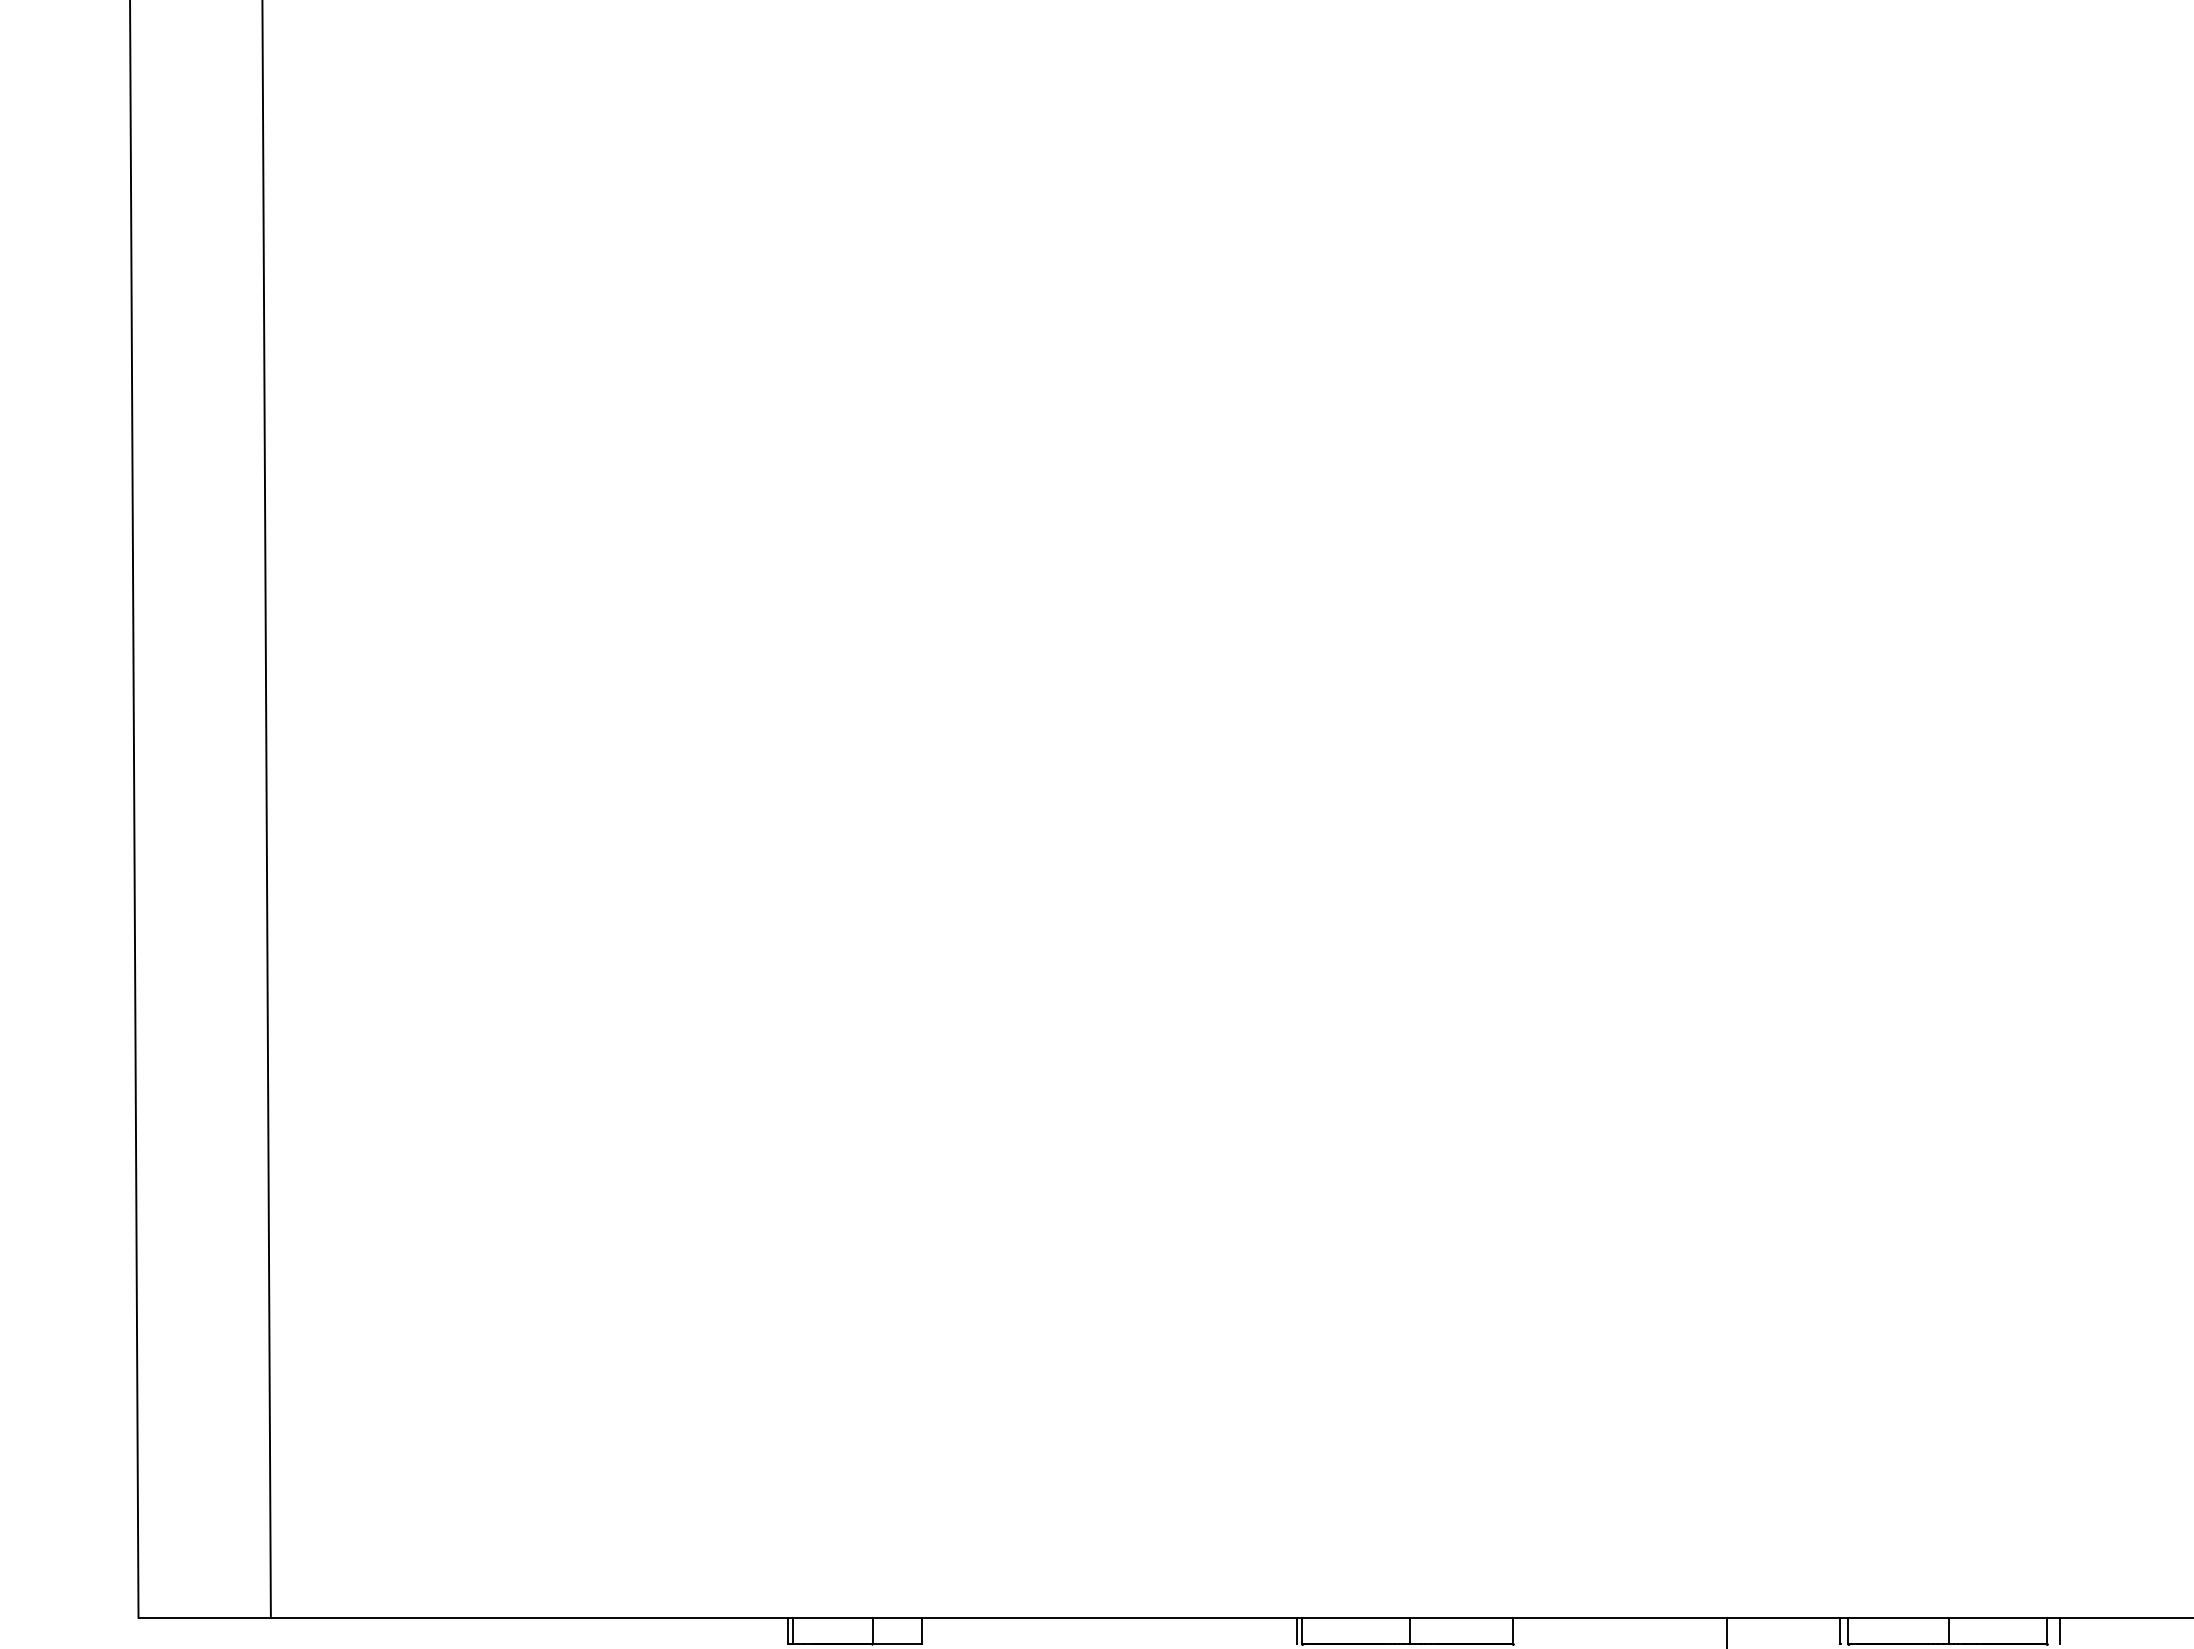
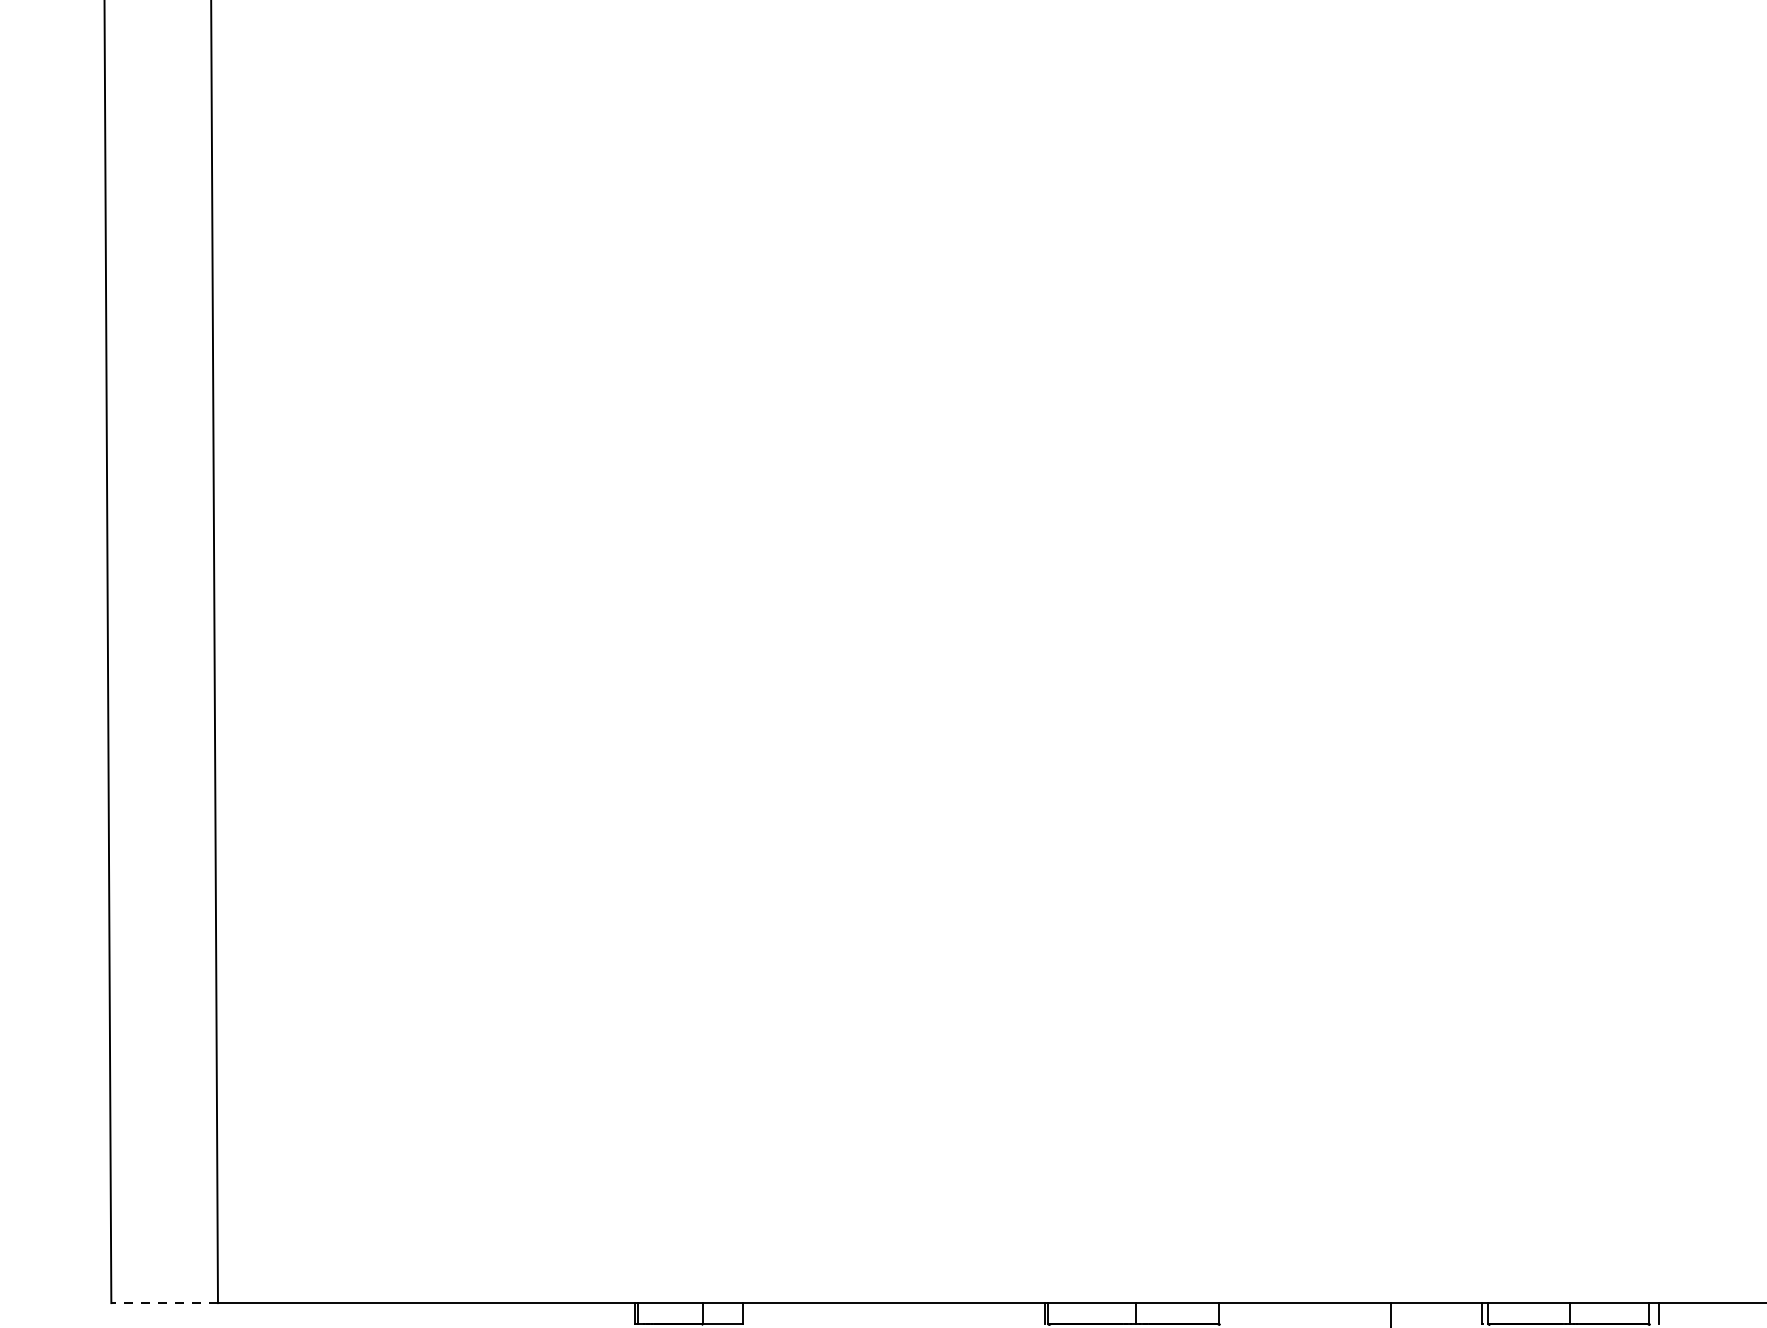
line: (204, 1617) -> (164, 1302), solid -> dashed

